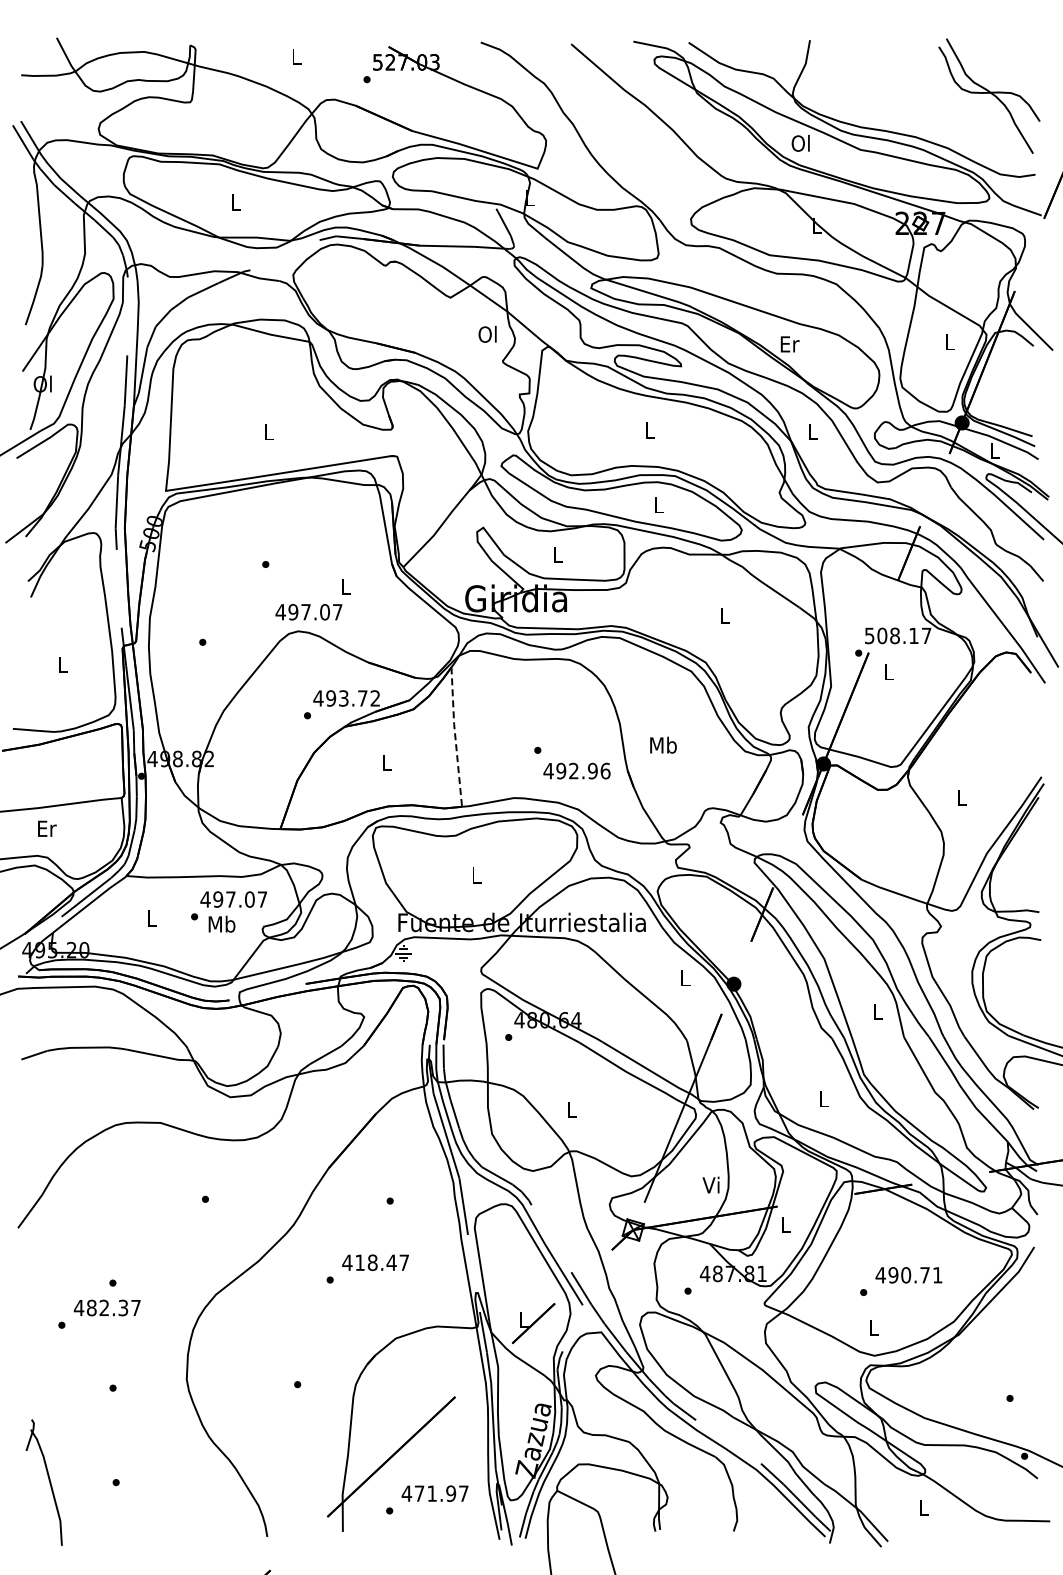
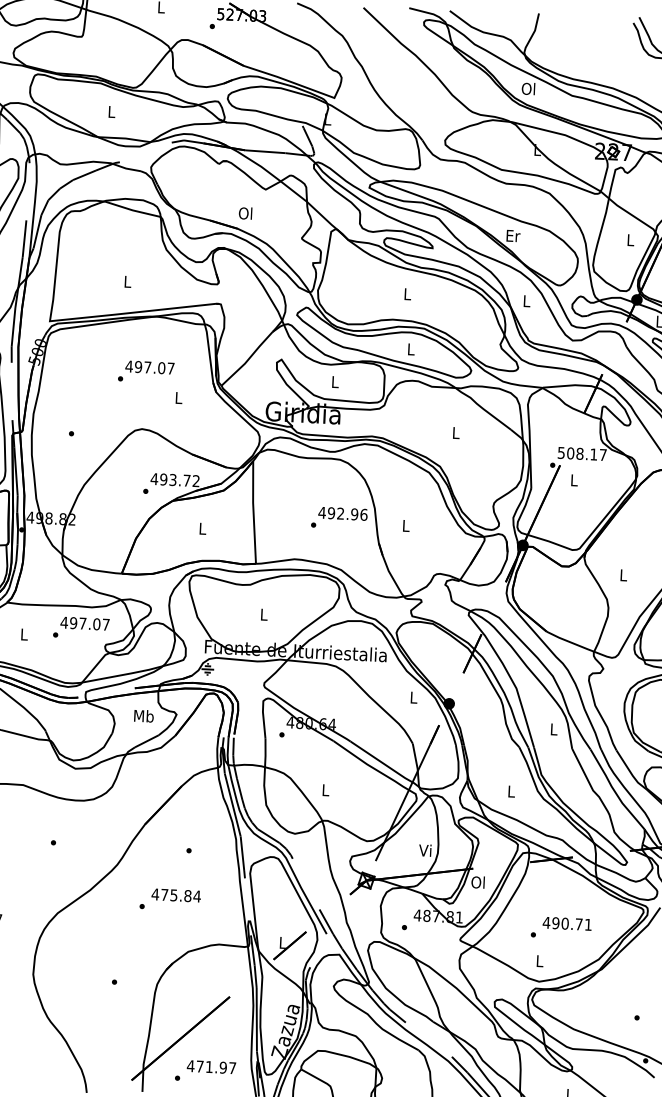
text: (487, 334) -> (245, 213), moved
text: (308, 612) -> (149, 367), moved
line: (455, 737) -> (253, 512), dashed -> solid
text: (663, 744) -> (406, 525), Mb -> L
text: (576, 770) -> (342, 513), moved
text: (221, 923) -> (143, 715), moved
text: (785, 1224) -> (478, 882), L -> Ol
text: (382, 1262) -> (181, 895), 418.47 -> 475.84

